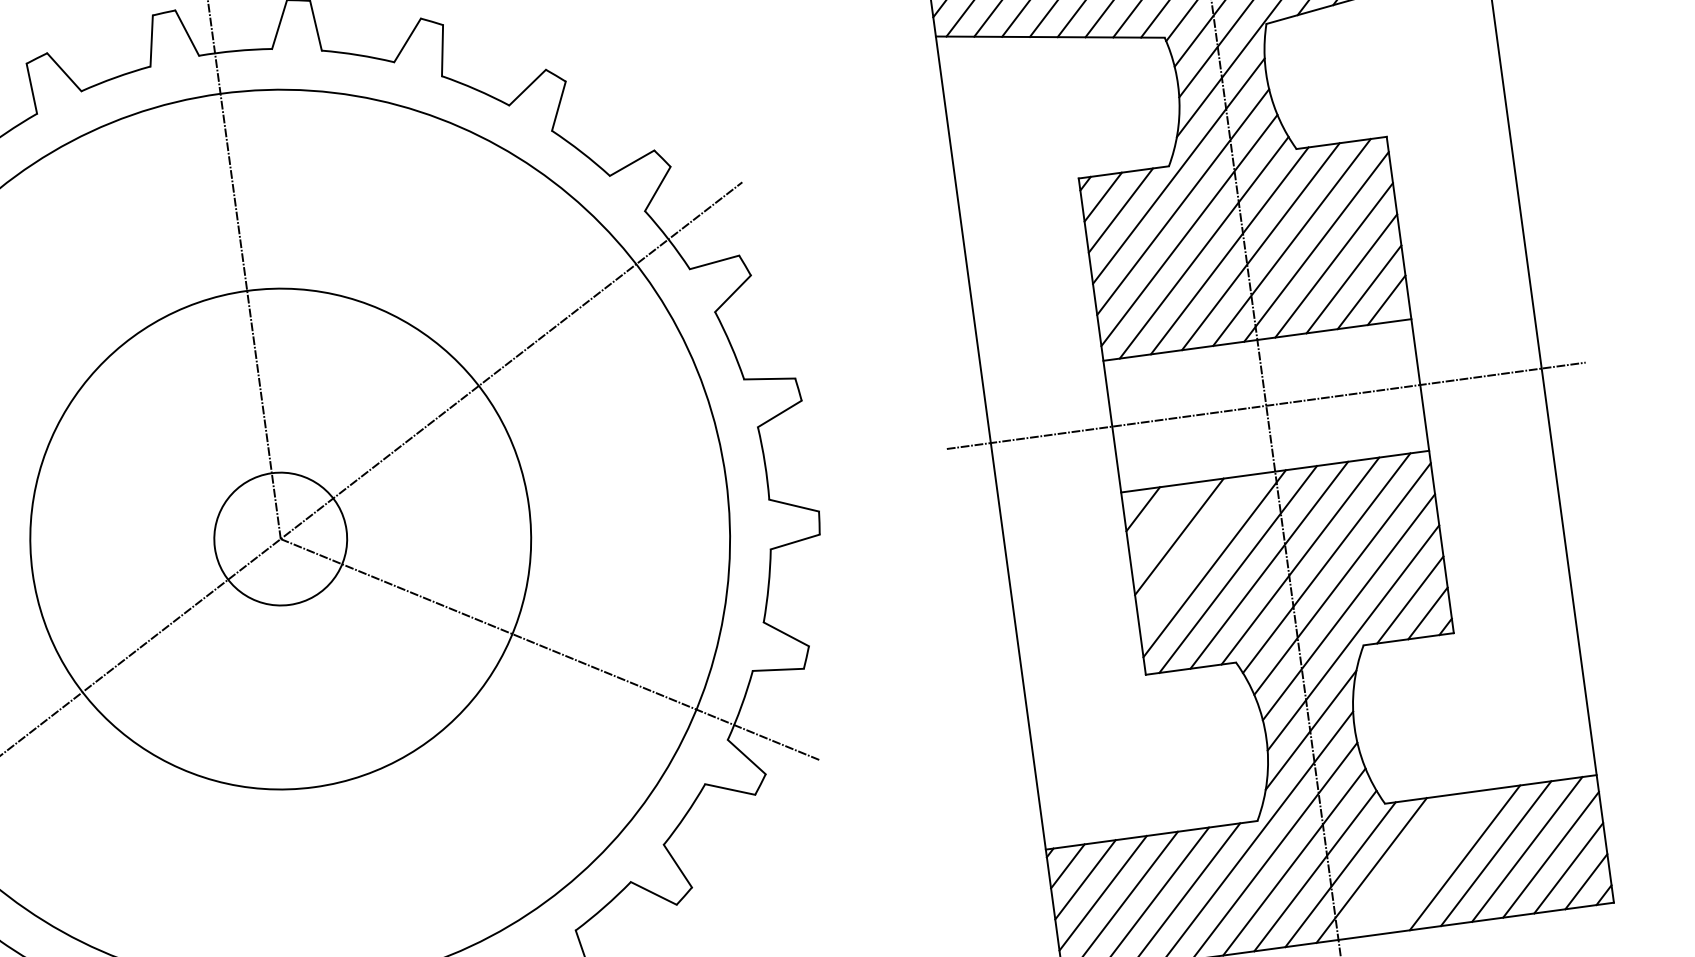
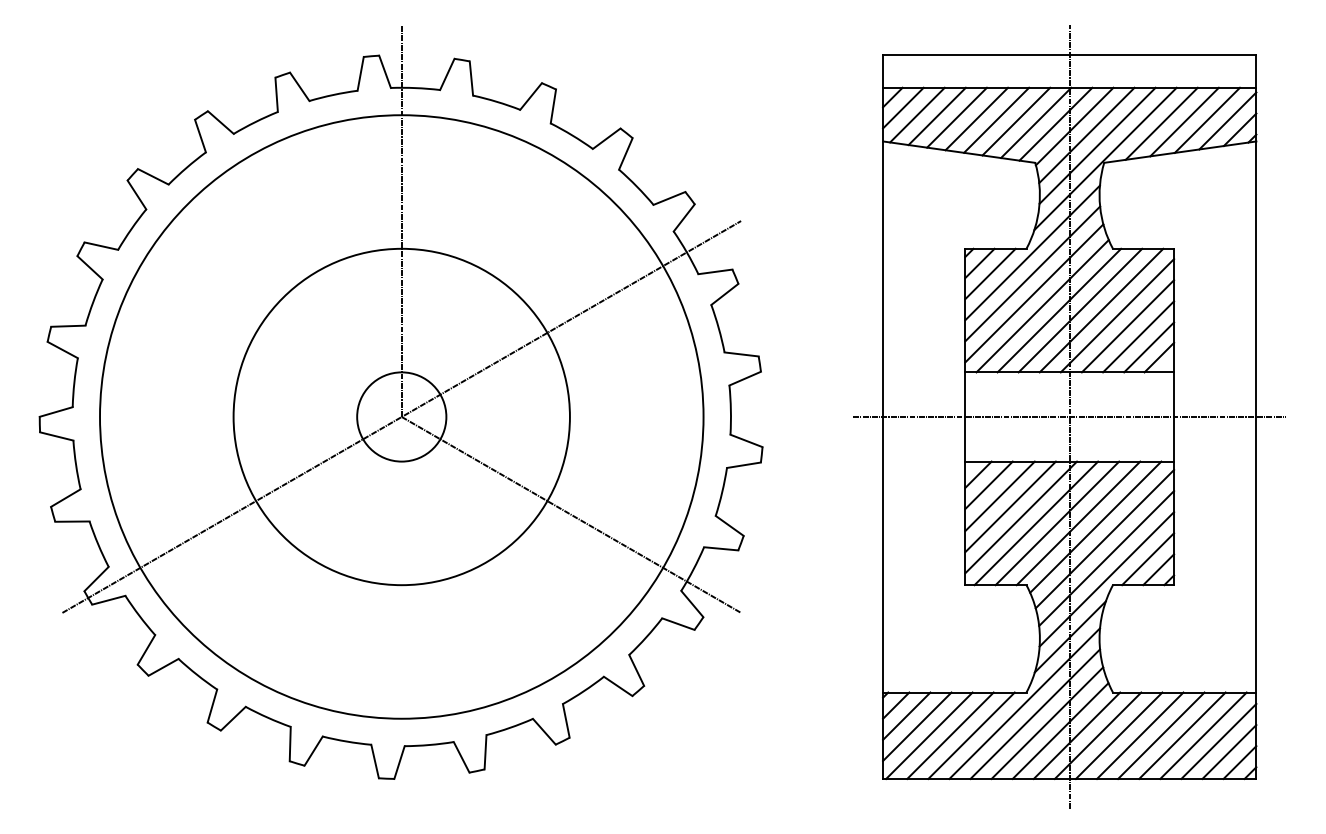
line: (1160, 523) -> (988, 485), added
line: (1196, 549) -> (1010, 506), added
line: (1432, 861) -> (1139, 735), added
line: (1401, 866) -> (1118, 735), added

